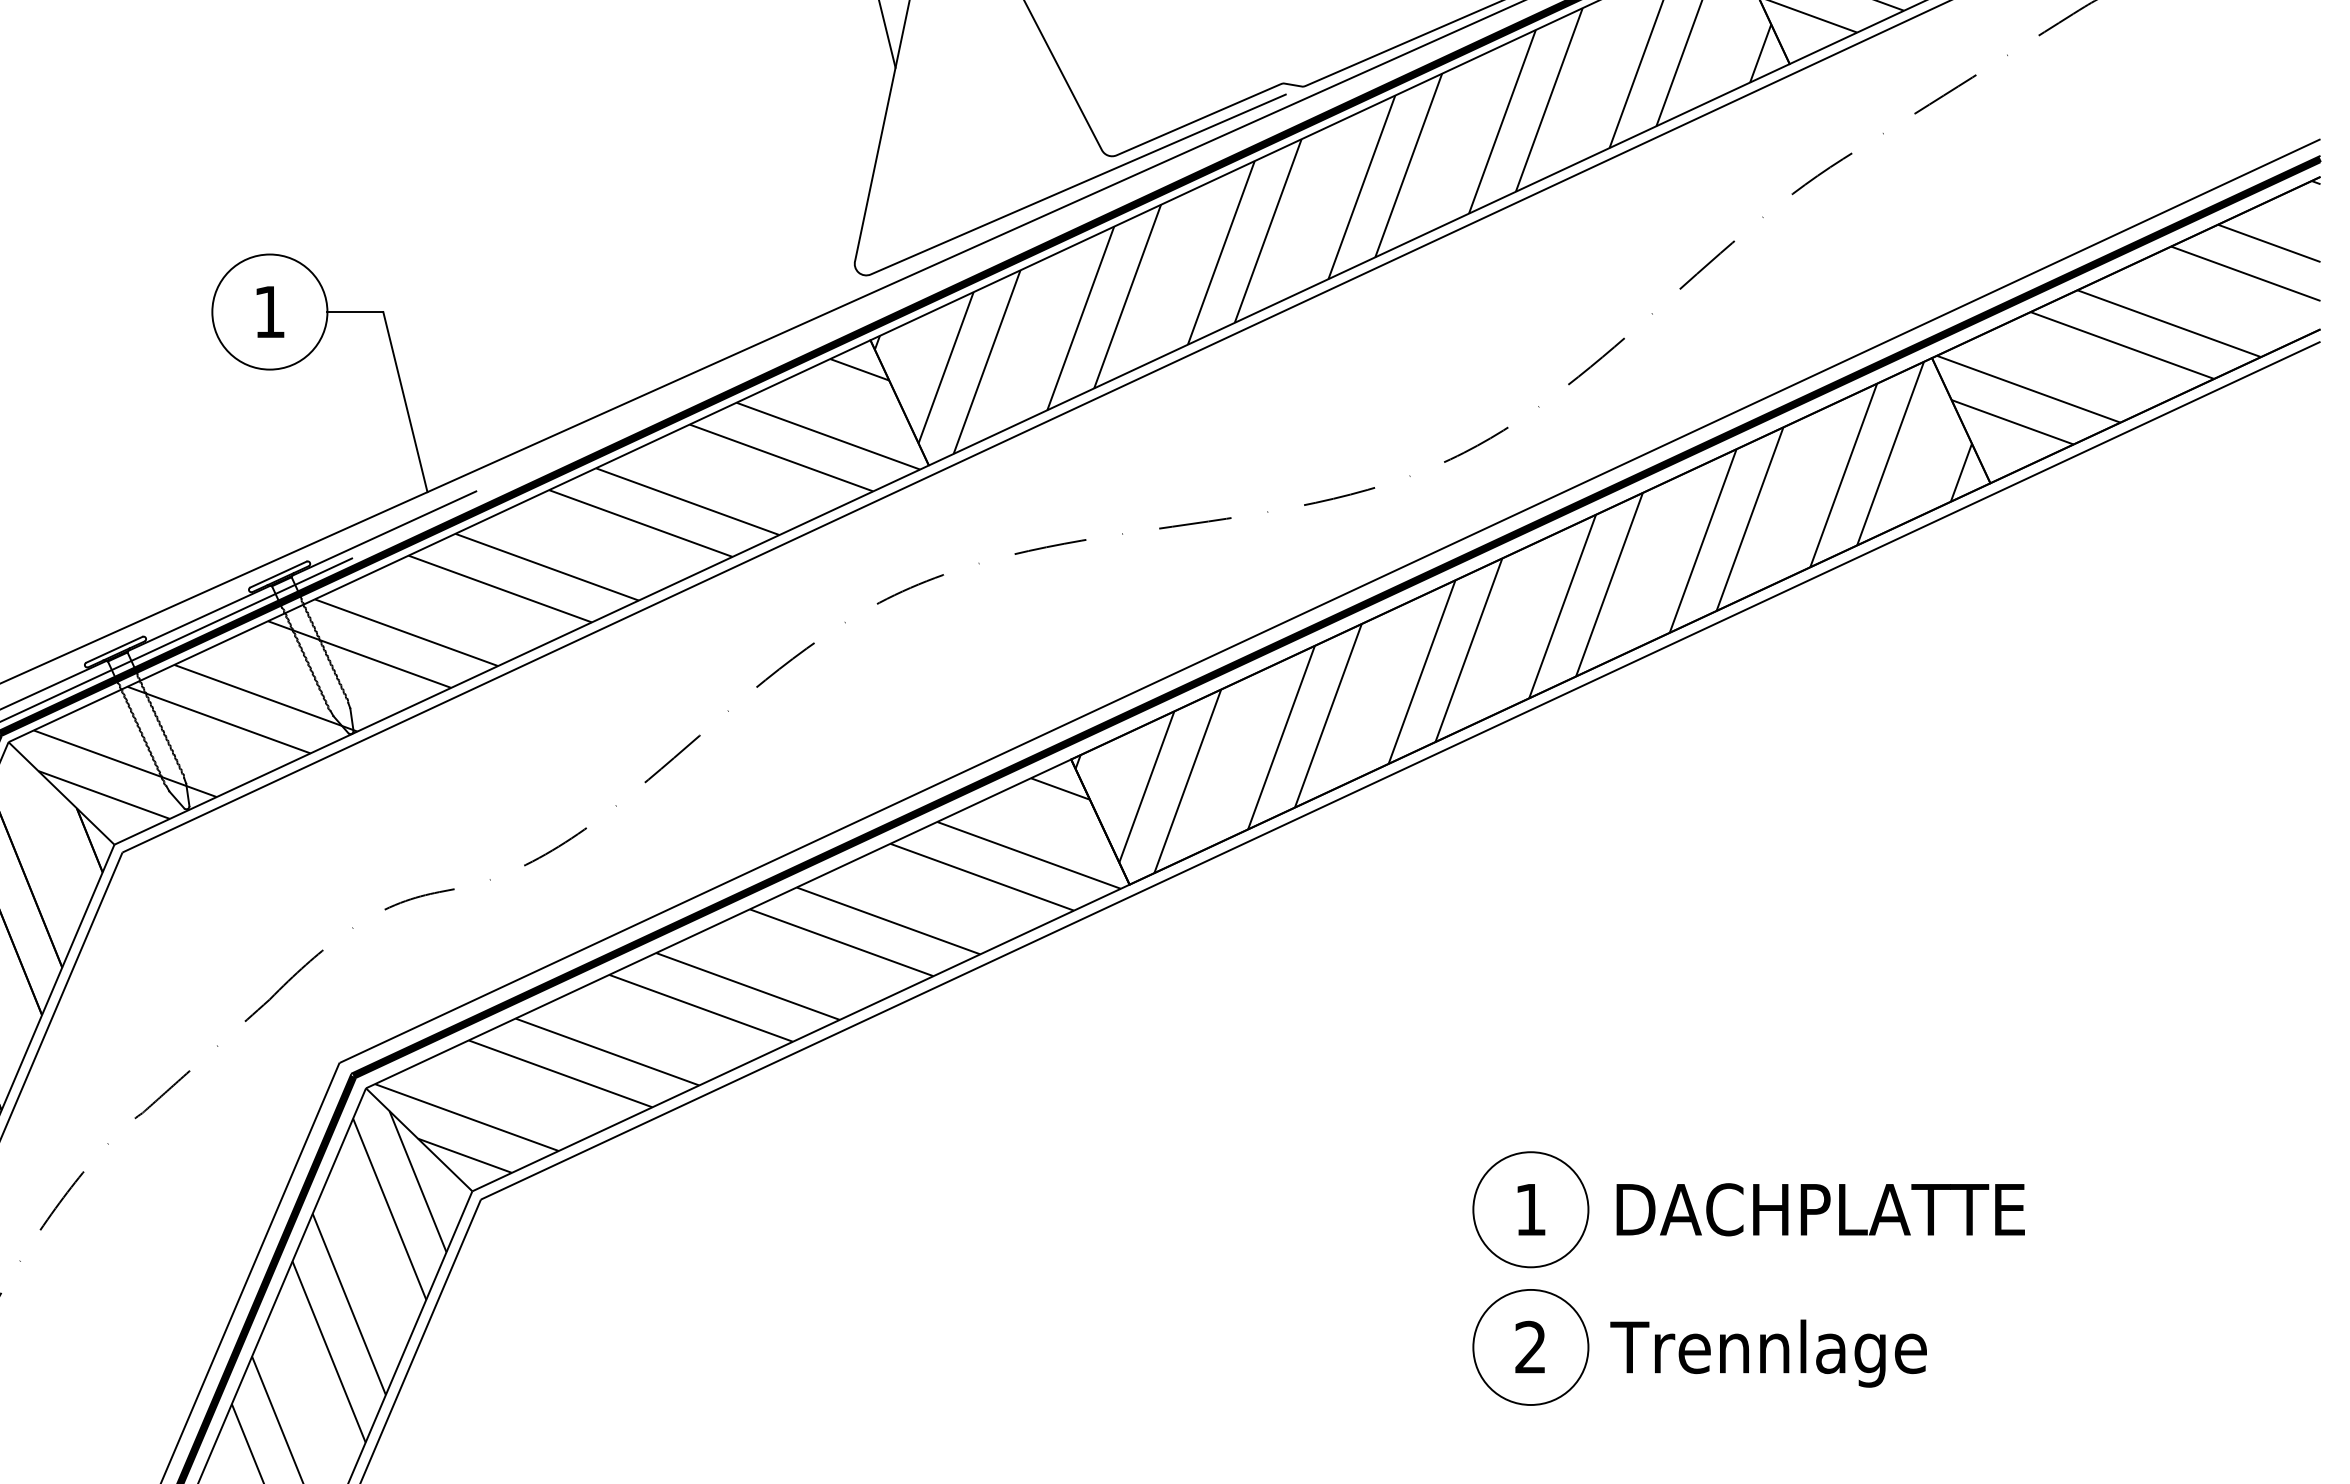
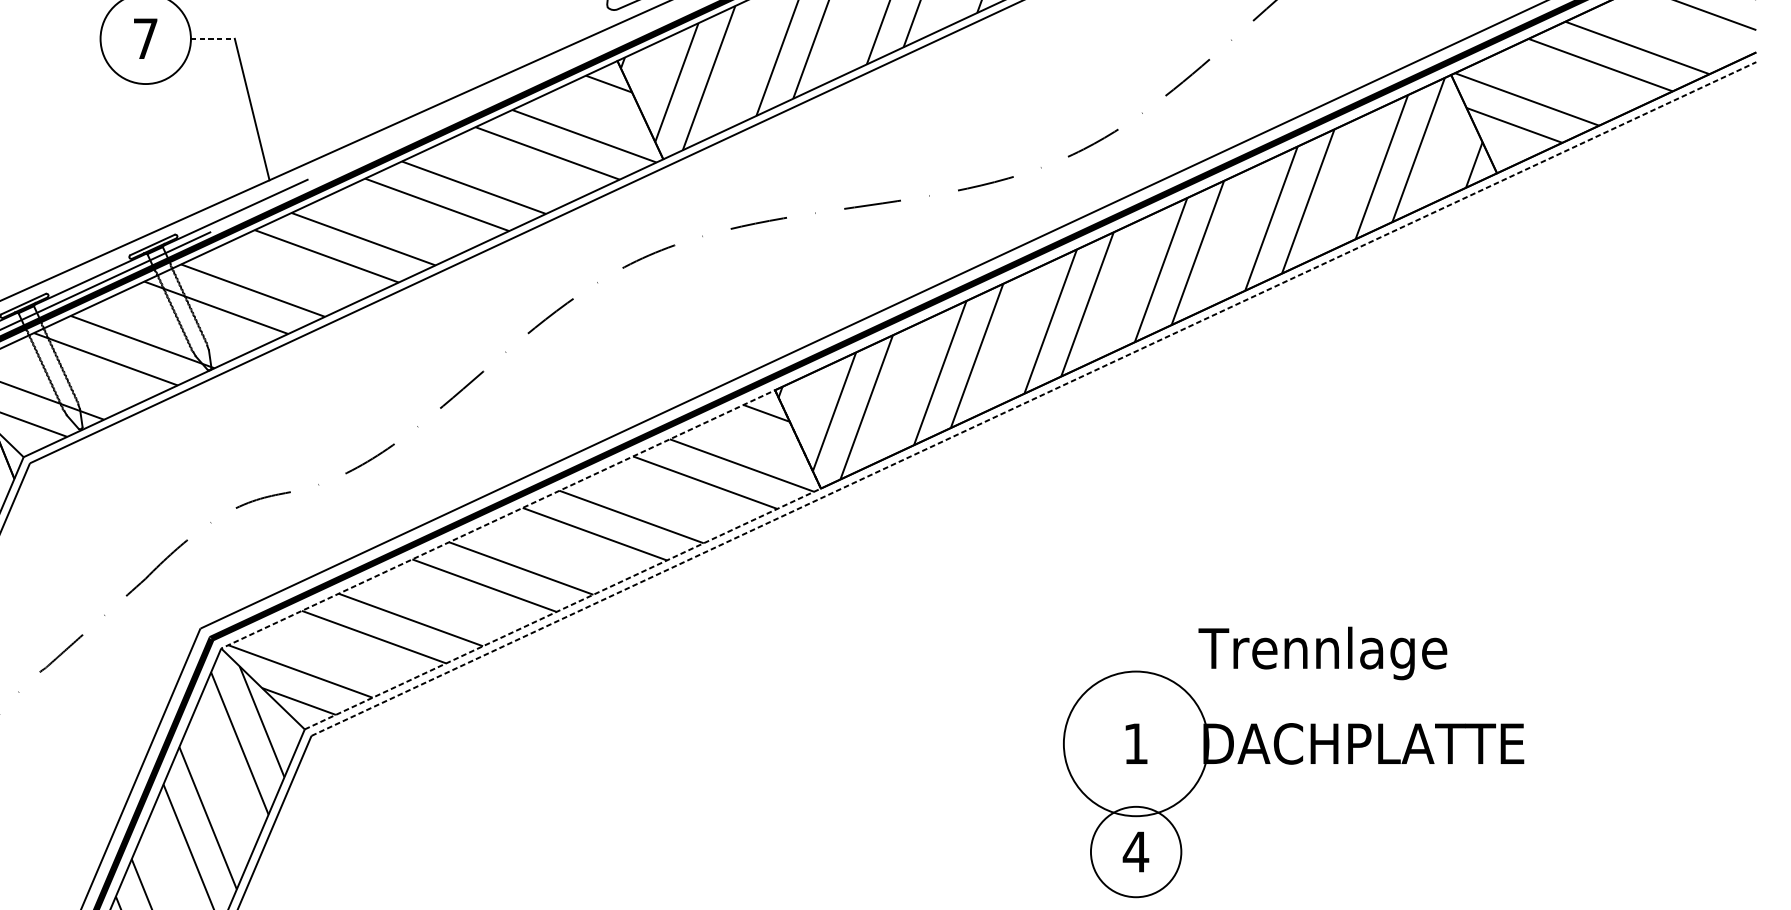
text: (269, 311) -> (145, 38), 1 -> 7
line: (355, 312) -> (212, 39), solid -> dashed
line: (1400, 770) -> (1033, 398), solid -> dashed
line: (1089, 798) -> (789, 420), solid -> dashed
circle: (1530, 1209) -> (1135, 743), size x1.6
text: (1530, 1346) -> (1135, 851), 2 -> 4
text: (1768, 1353) -> (1322, 653), moved

